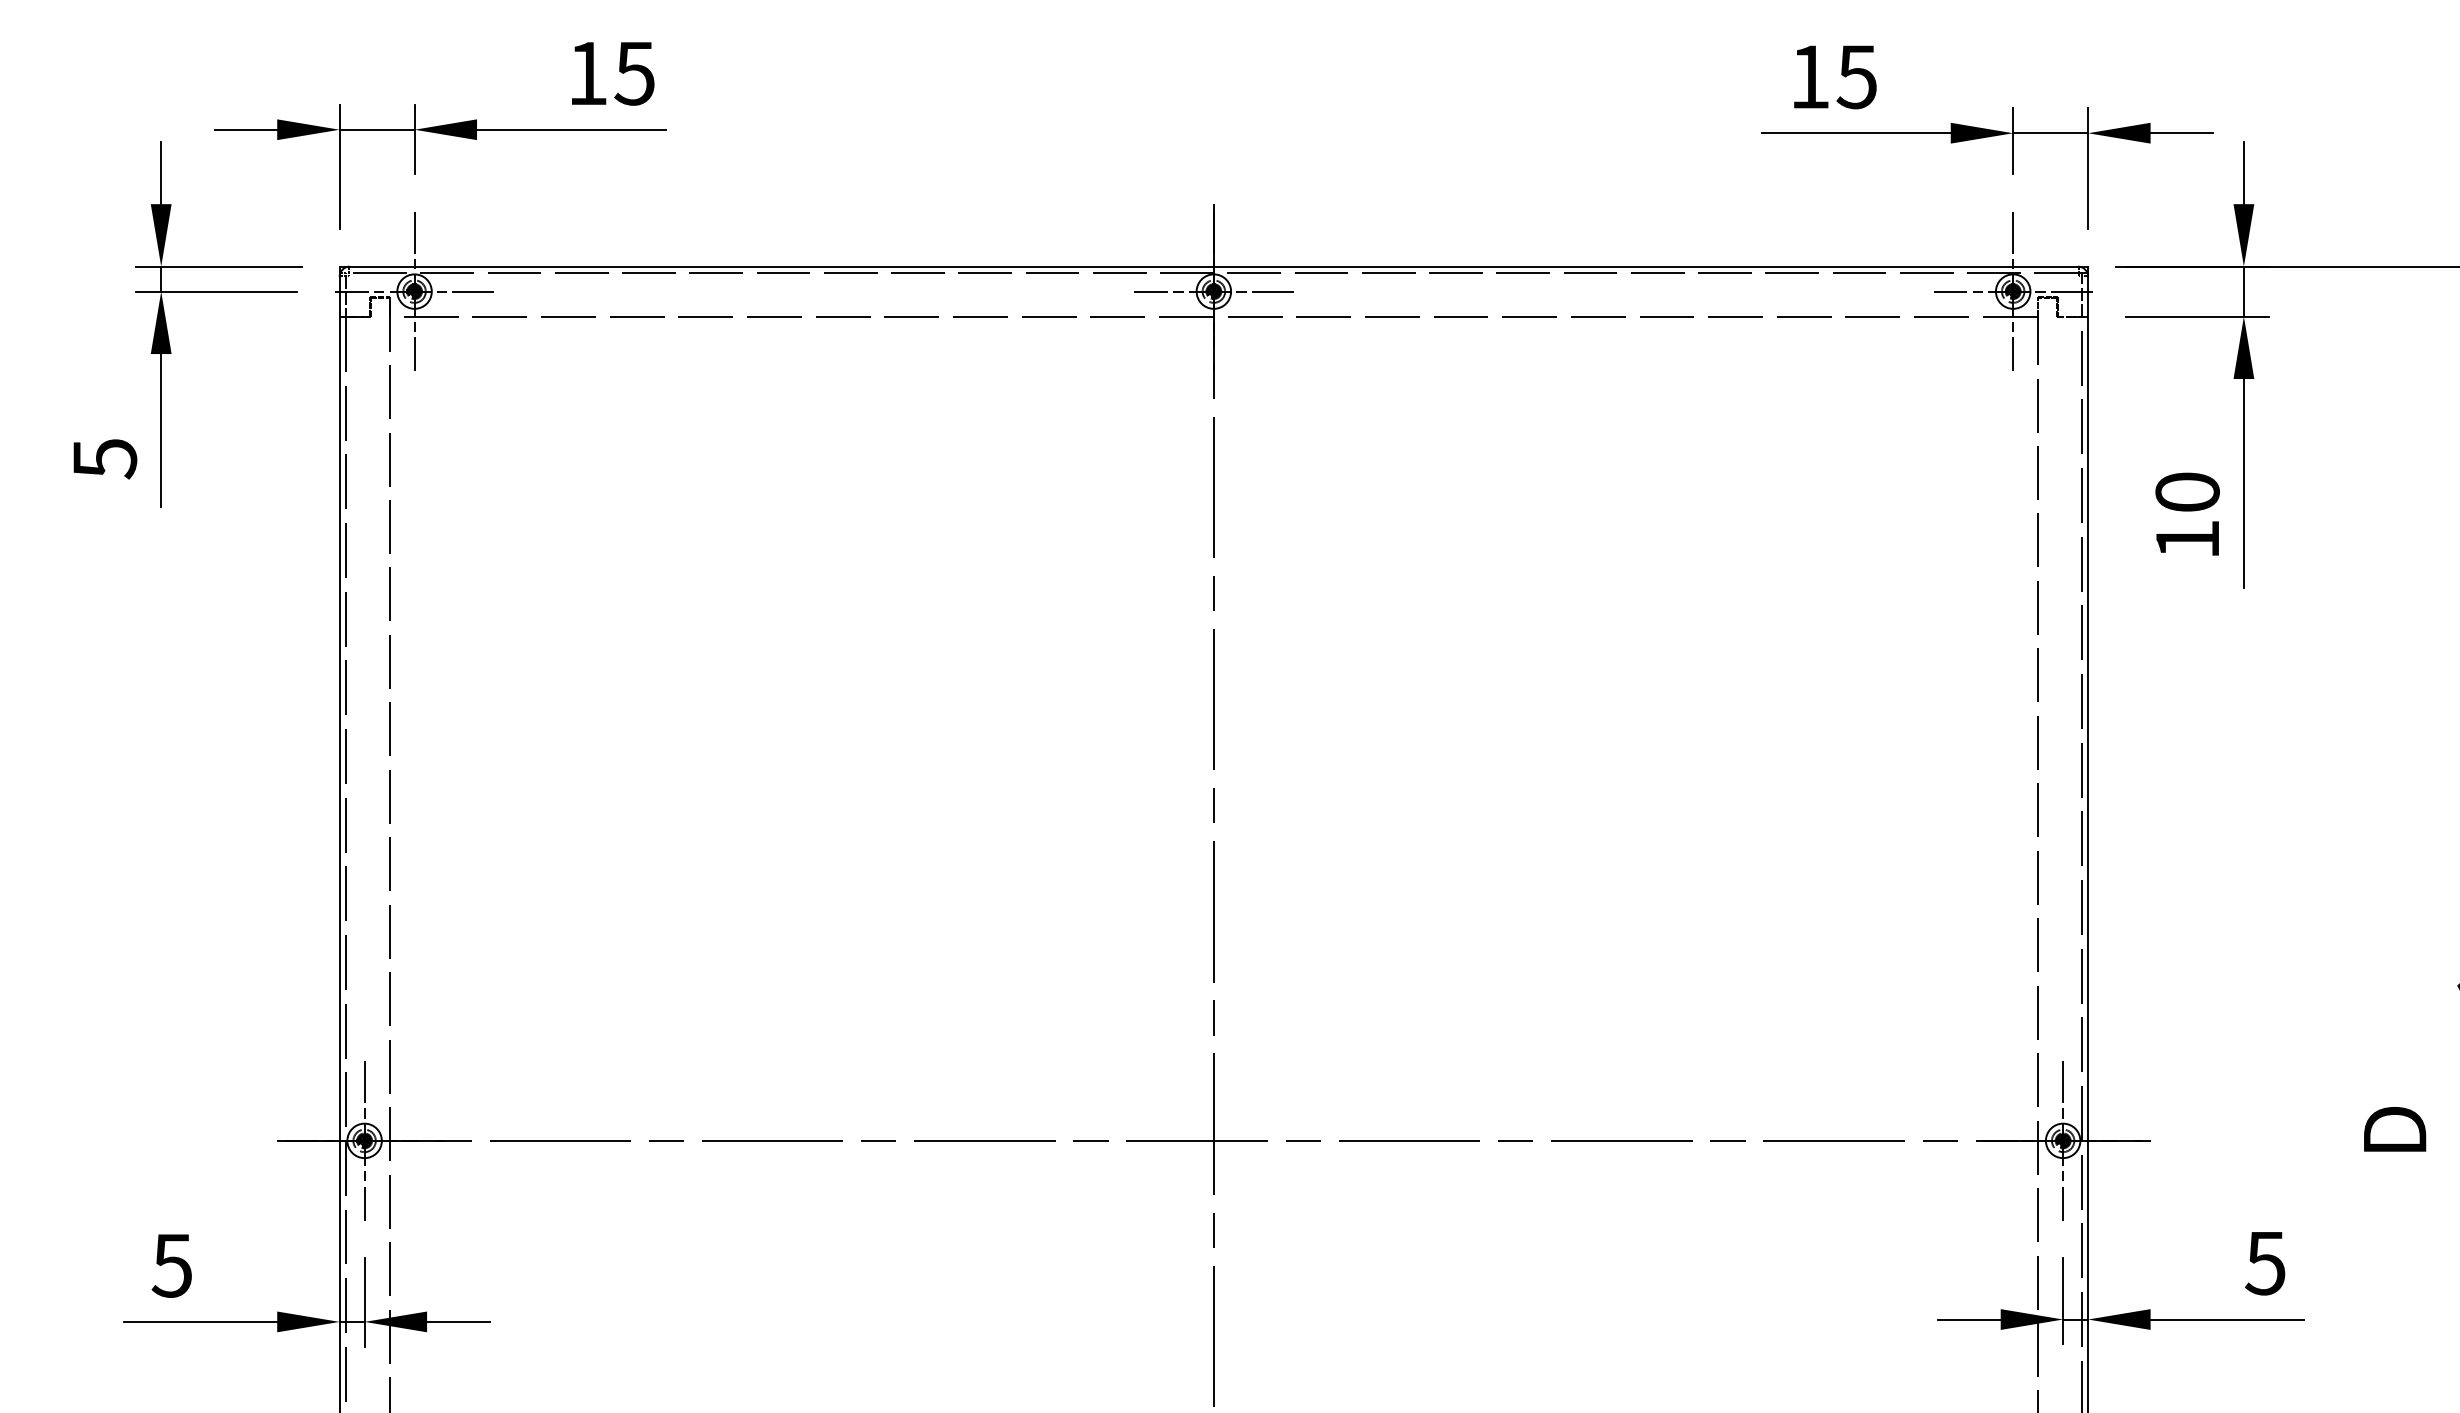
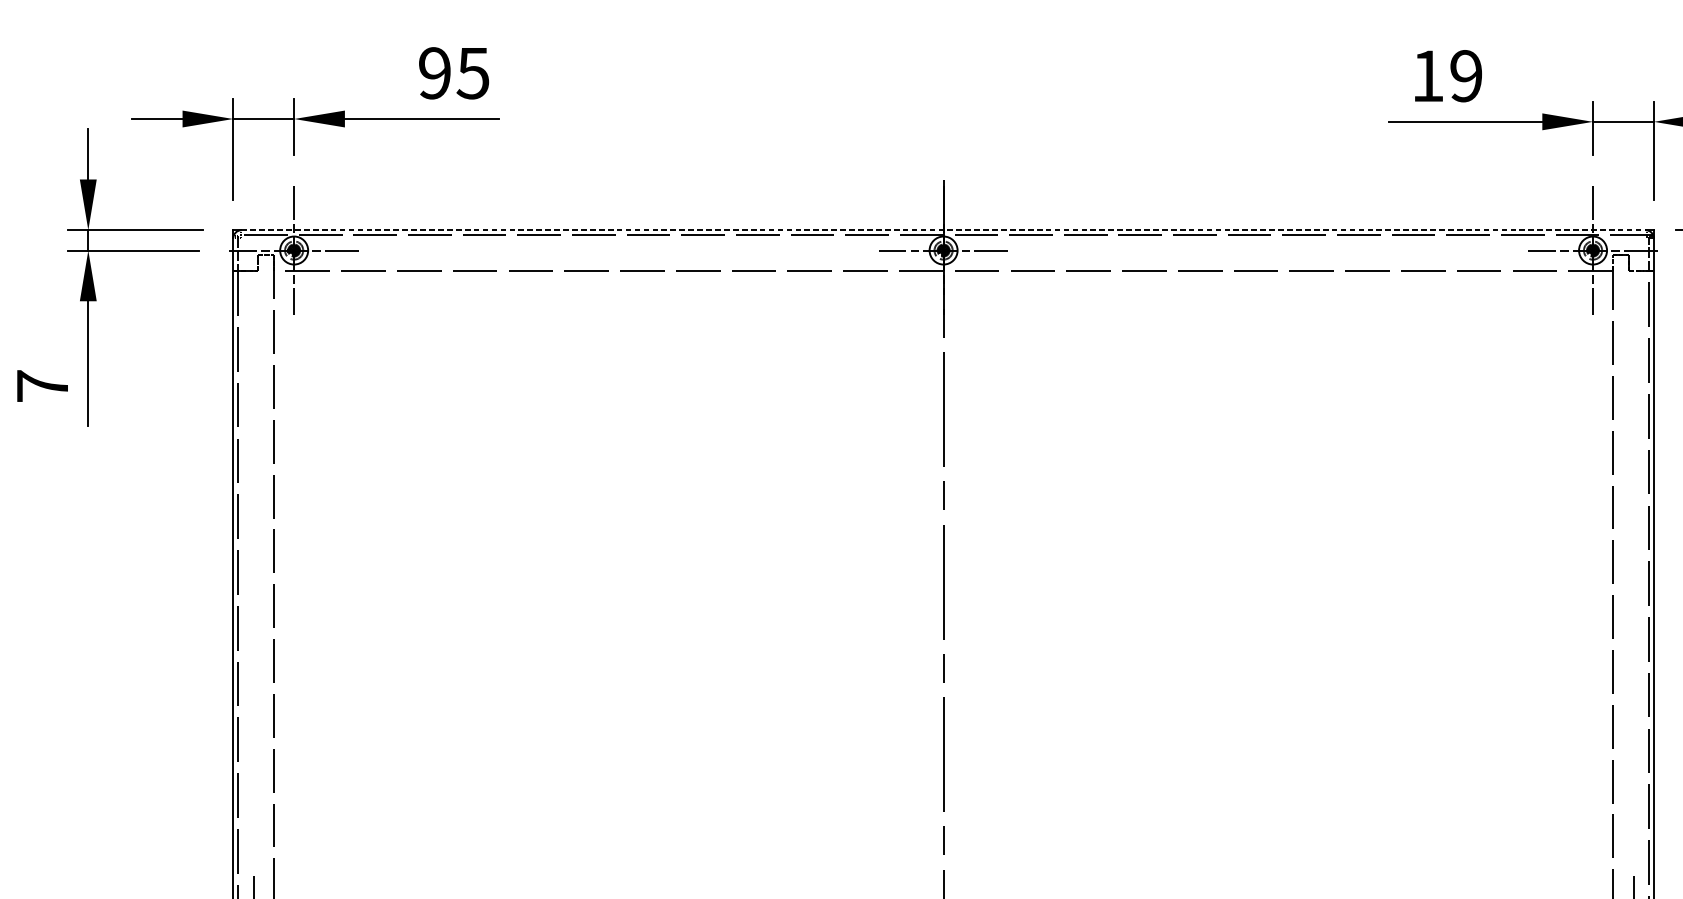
text: (587, 73) -> (434, 73), 15 -> 95
text: (1856, 76) -> (1465, 75), 15 -> 19
line: (1214, 266) -> (944, 230), solid -> dashed
text: (105, 458) -> (43, 386), 5 -> 7

